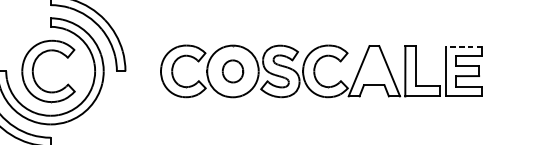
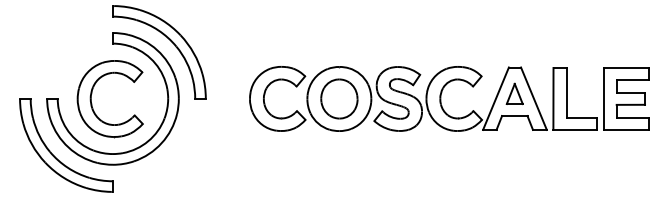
line: (464, 46) -> (626, 68), dashed -> solid
part: (374, 67) -> (514, 93), added
part: (233, 71) -> (339, 98), size x1.43

